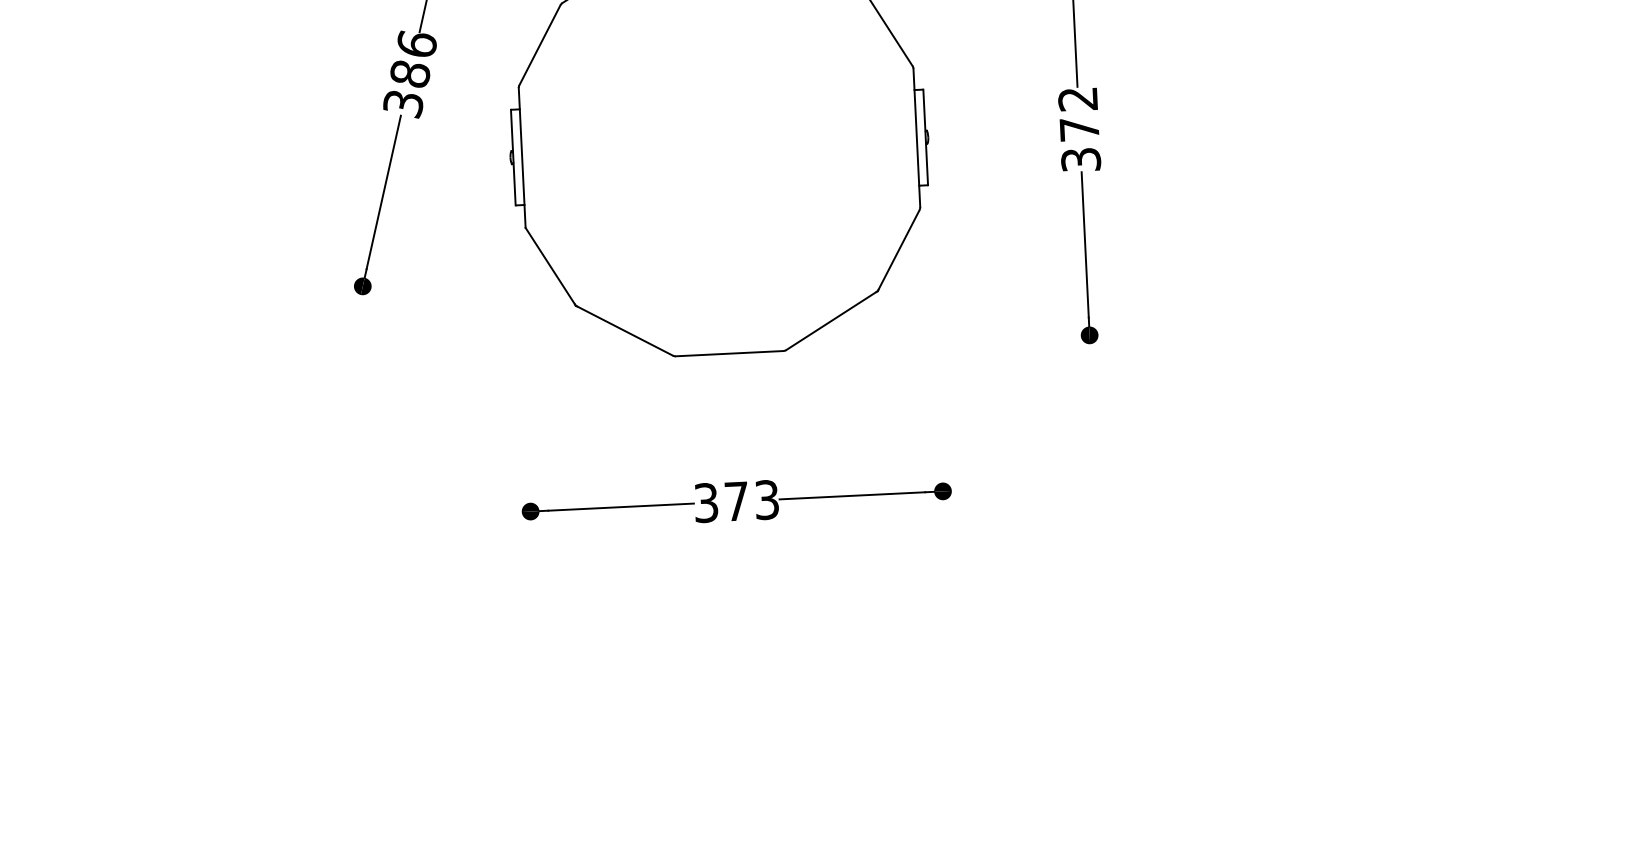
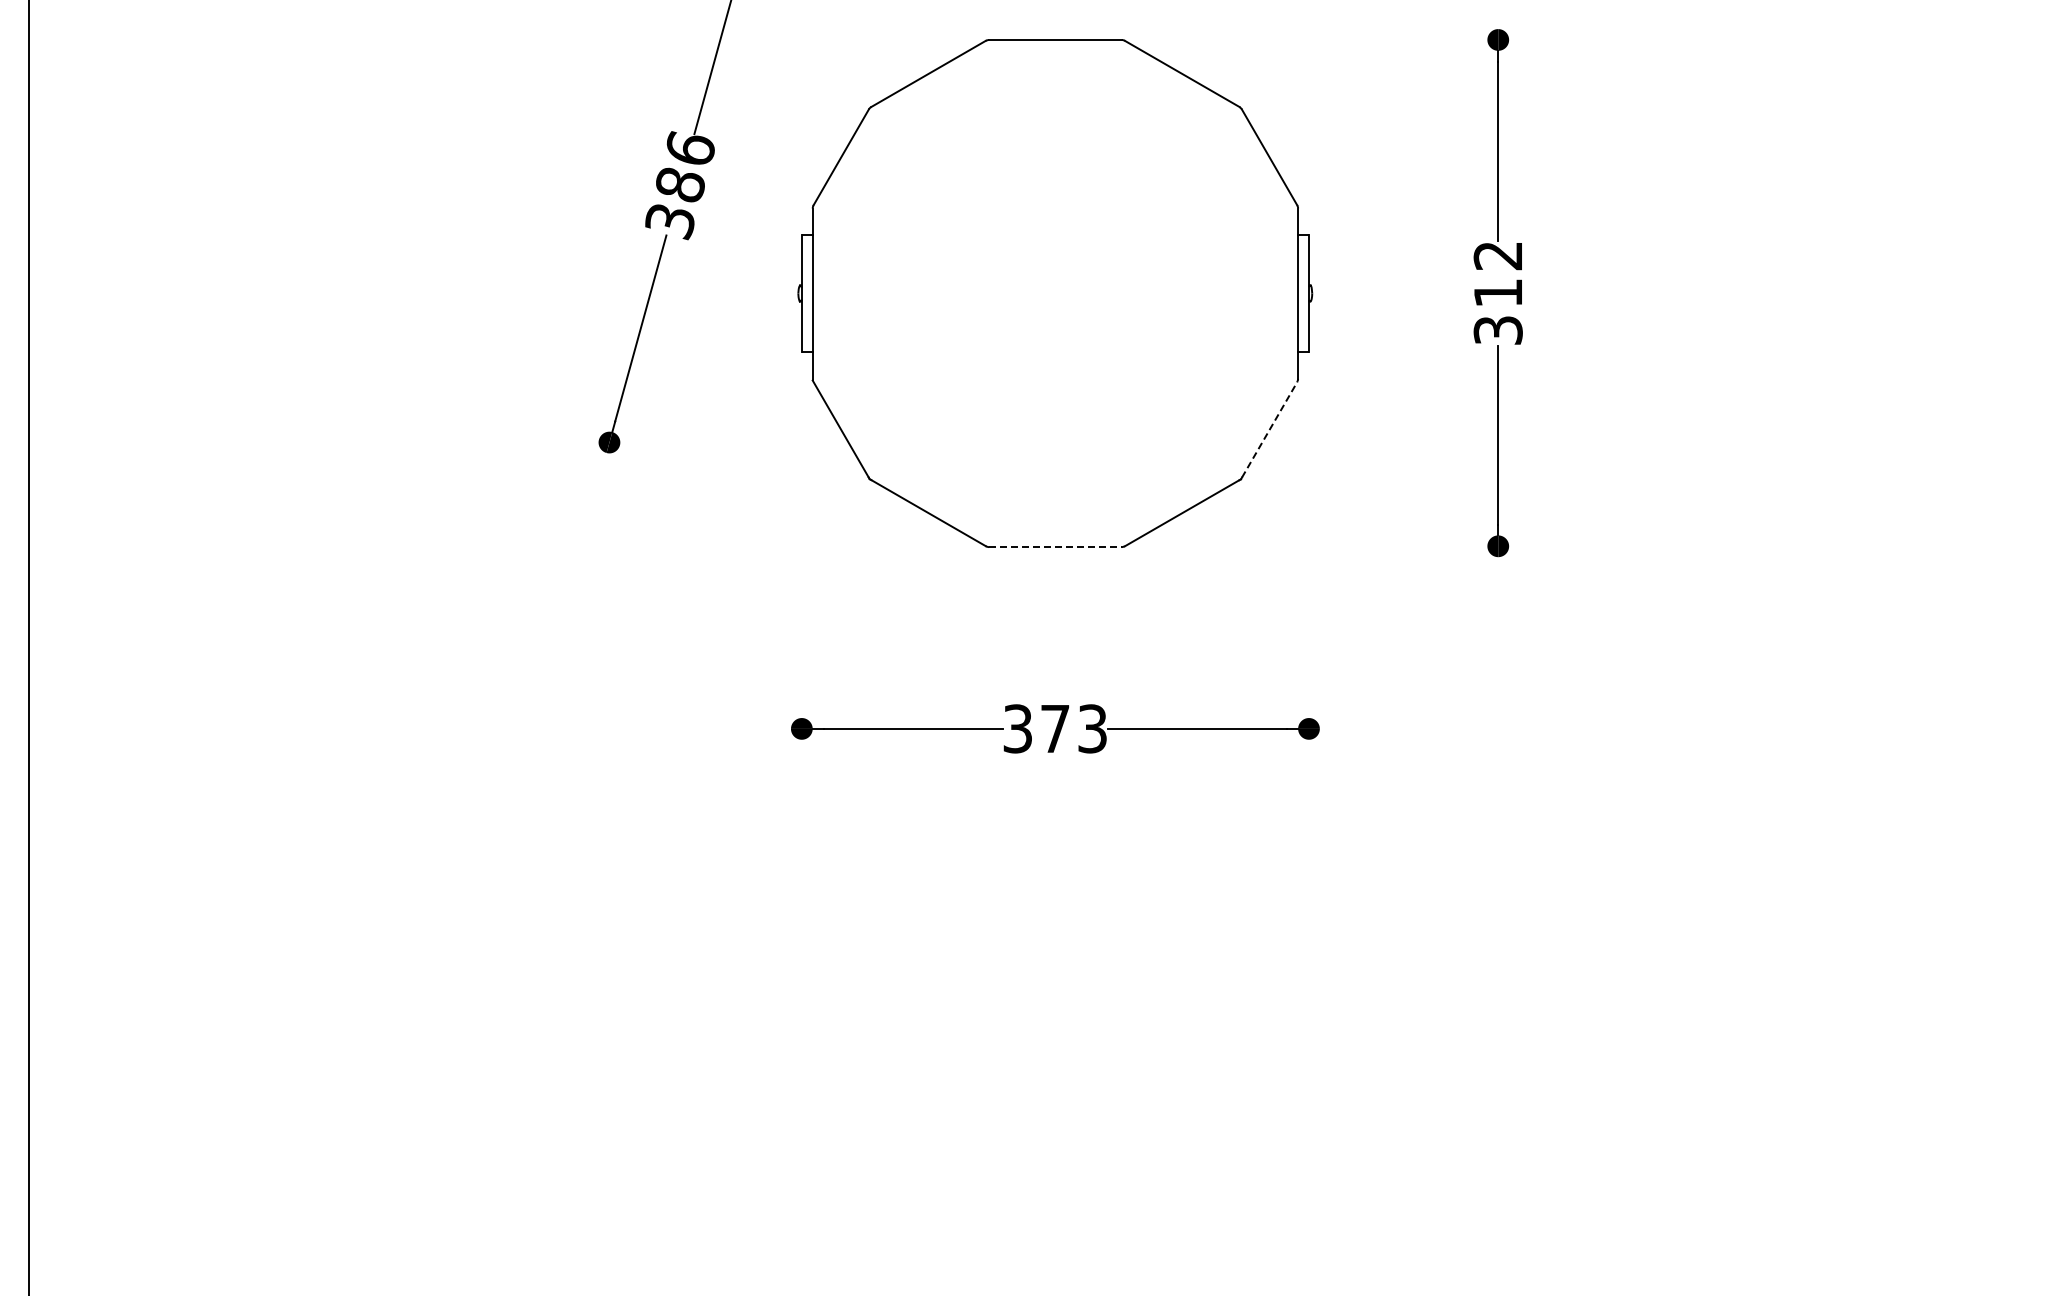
text: (1078, 129) -> (1497, 292), 372 -> 312
line: (898, 249) -> (1269, 429), solid -> dashed
line: (729, 353) -> (1055, 547), solid -> dashed

